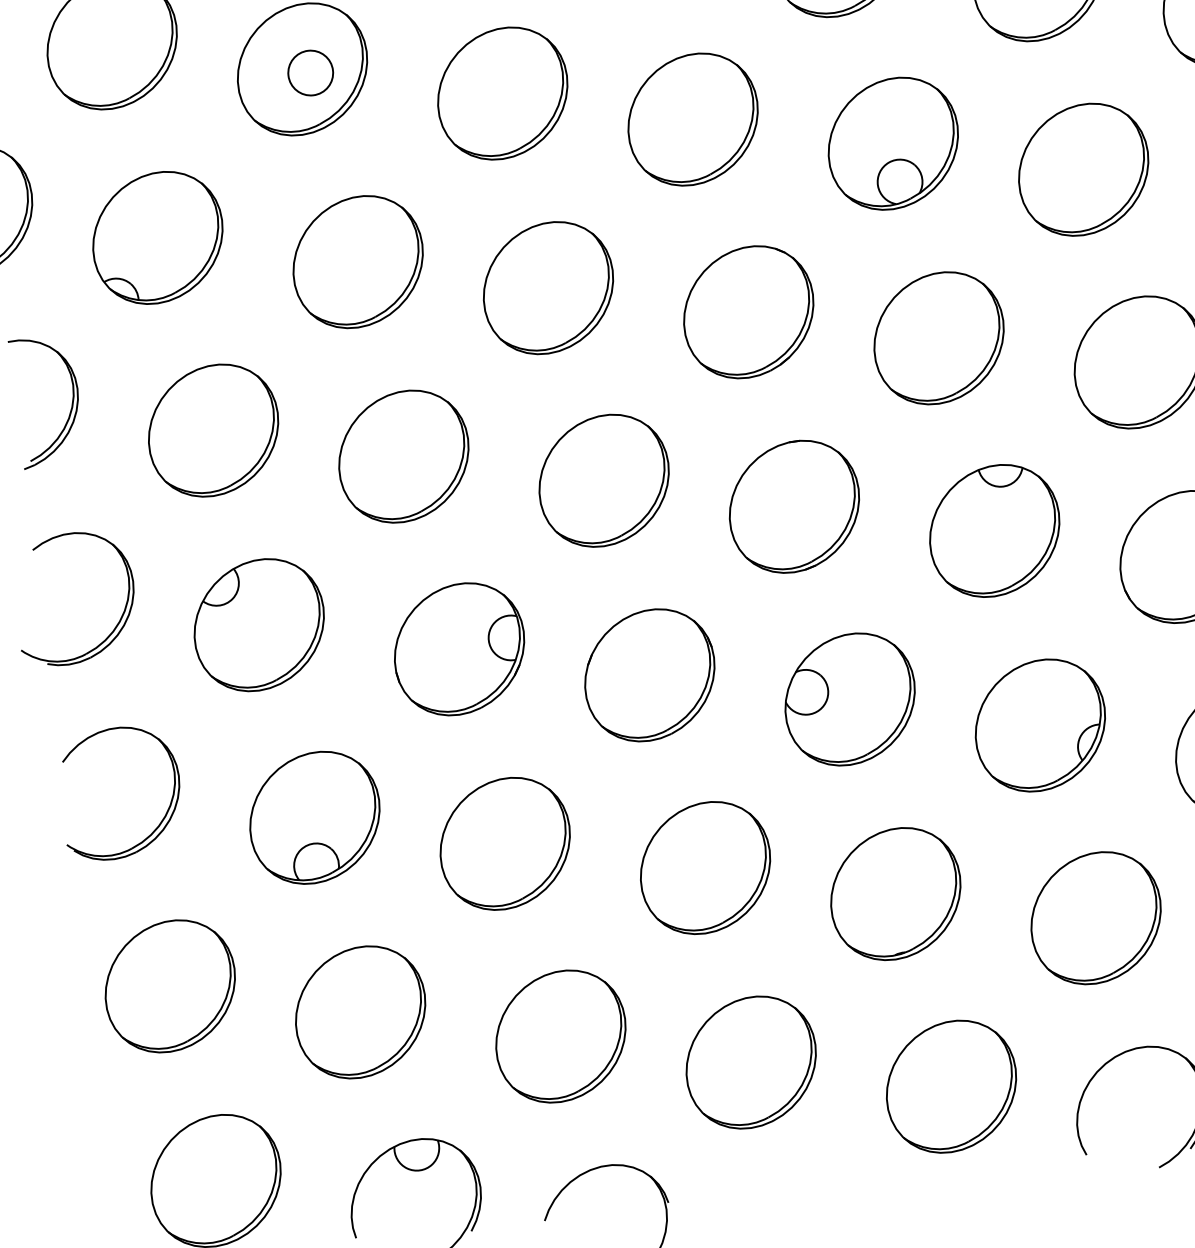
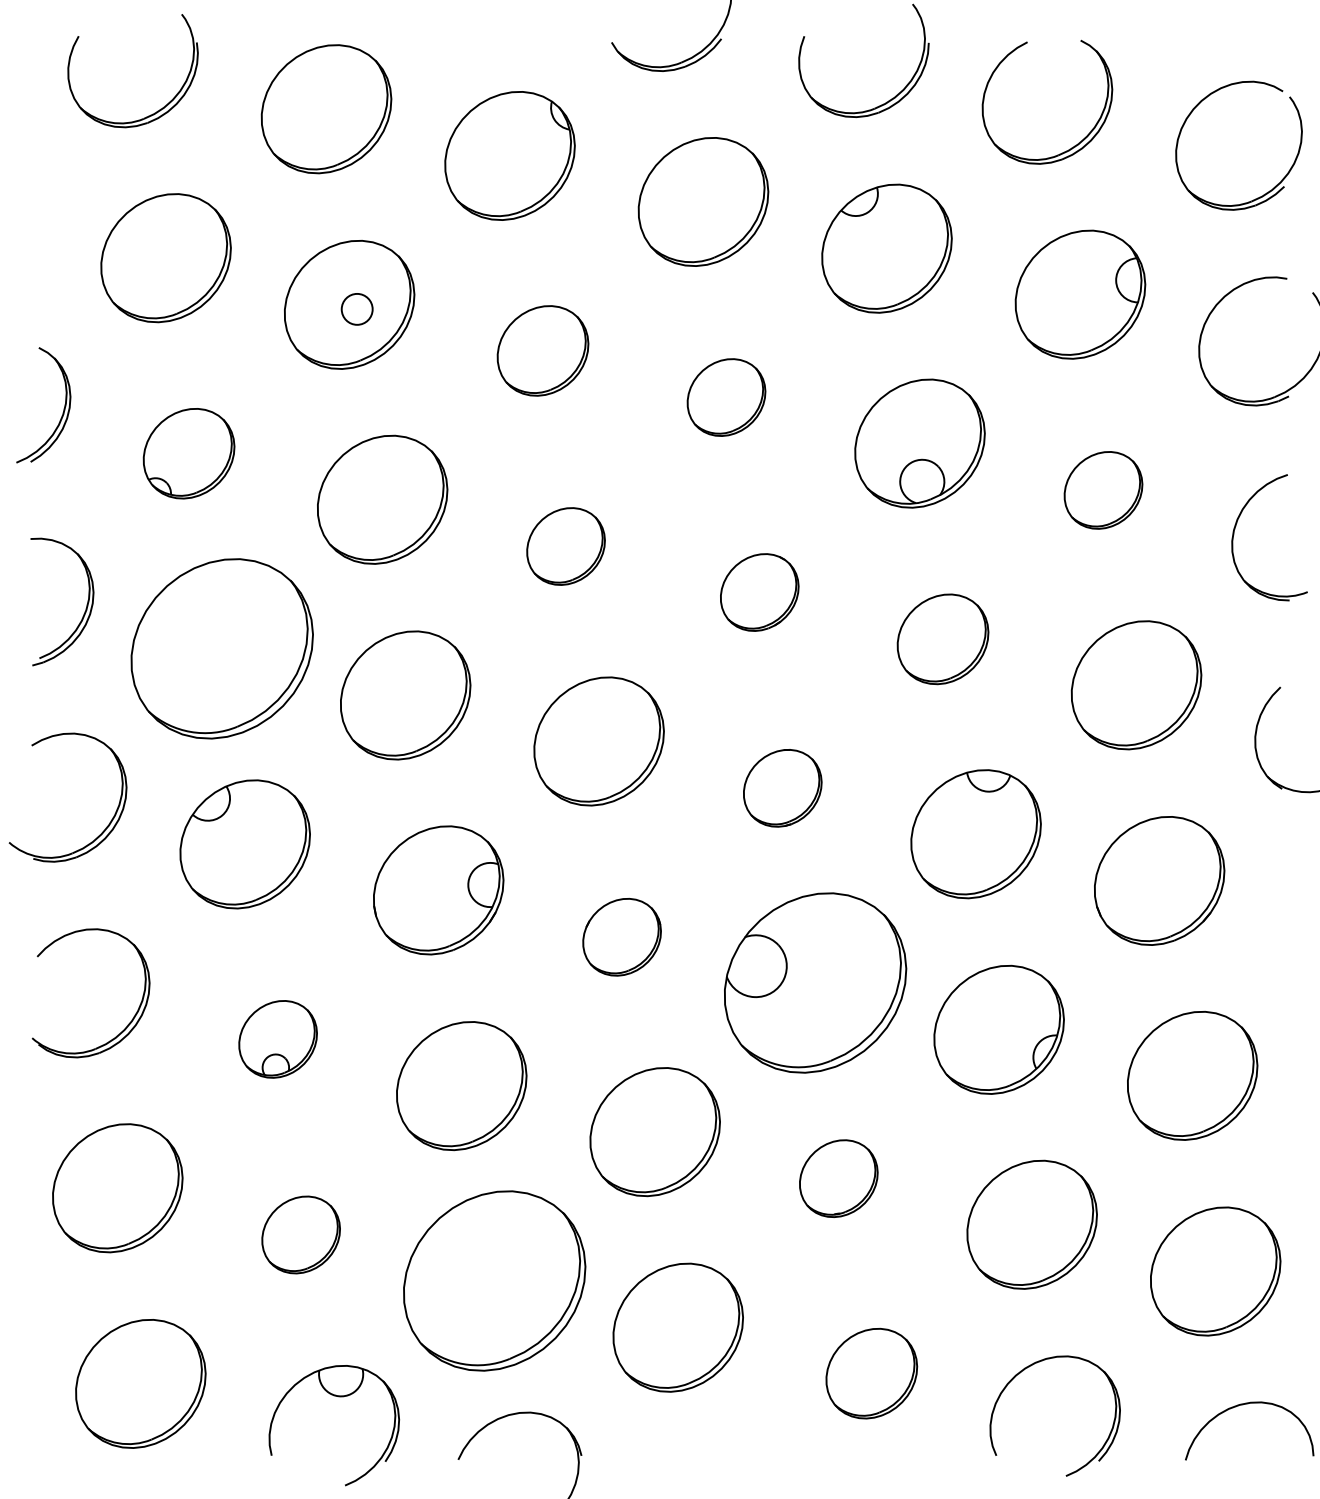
circle: (311, 73) -> (357, 309), size x0.7
part: (502, 93) -> (542, 350), size x0.7
part: (693, 119) -> (726, 397), size x0.6
part: (1083, 169) -> (1103, 490), size x0.6
part: (157, 237) -> (188, 453), size x0.7
part: (547, 288) -> (565, 546), size x0.6
part: (748, 312) -> (759, 592), size x0.6
part: (938, 338) -> (942, 639), size x0.7
part: (212, 430) -> (221, 648), size x1.4
part: (794, 507) -> (782, 788), size x0.6
part: (649, 675) -> (621, 937), size x0.6
part: (850, 699) -> (815, 983), size x1.4
part: (314, 818) -> (277, 1039), size x0.6
part: (895, 893) -> (838, 1178), size x0.6
part: (359, 1011) -> (300, 1234), size x0.6
part: (560, 1036) -> (494, 1280), size x1.4
part: (951, 1086) -> (871, 1373), size x0.7

